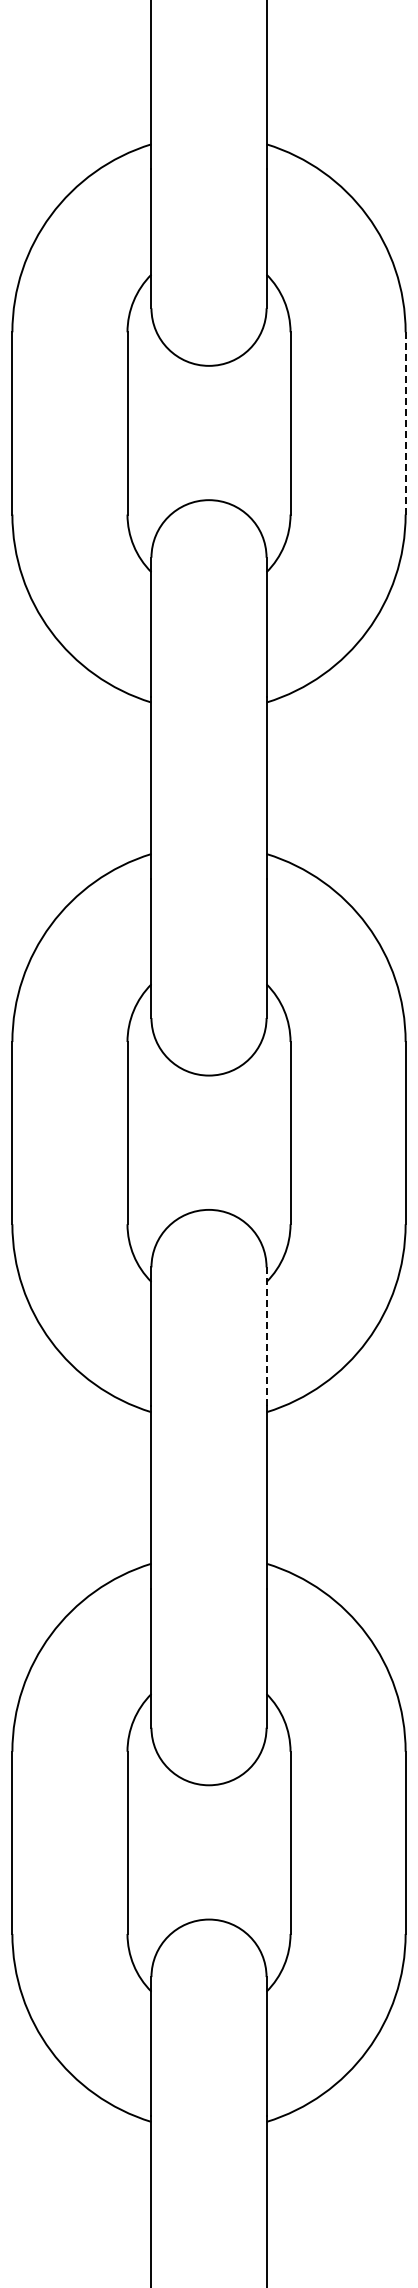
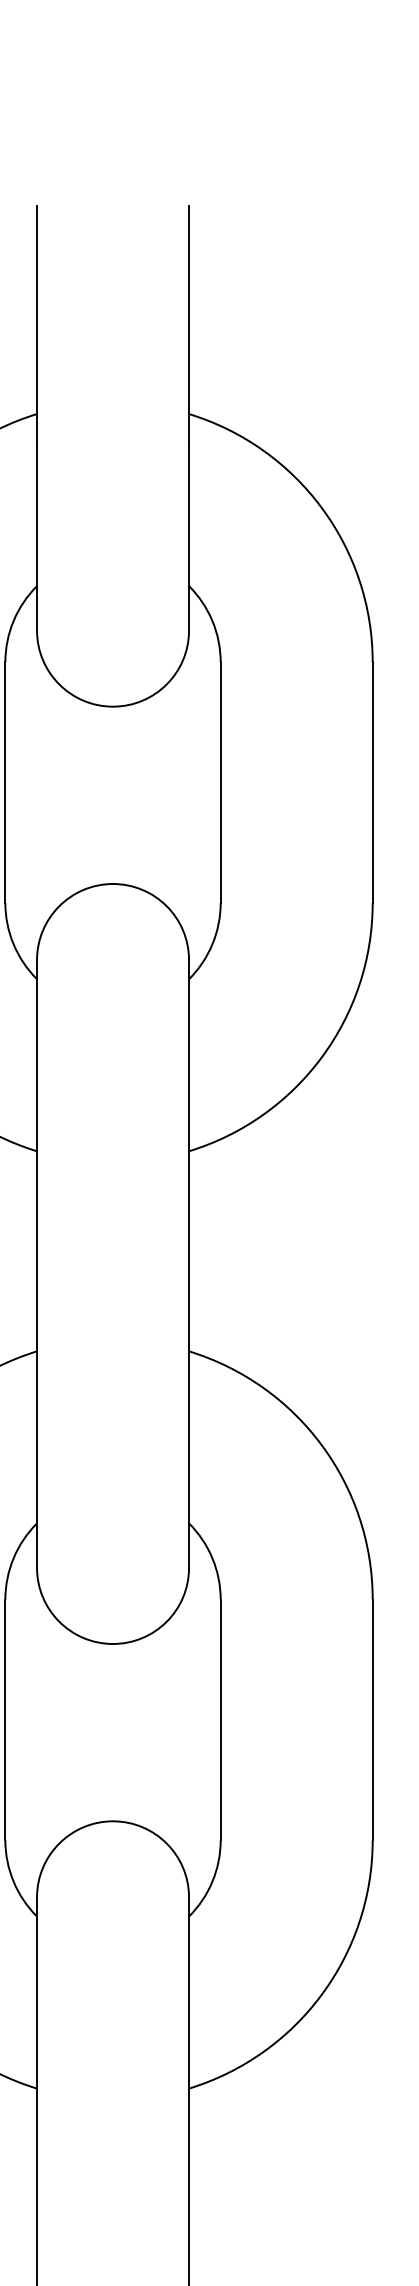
line: (405, 422) -> (372, 781), dashed -> solid
line: (266, 1336) -> (188, 1988), dashed -> solid

